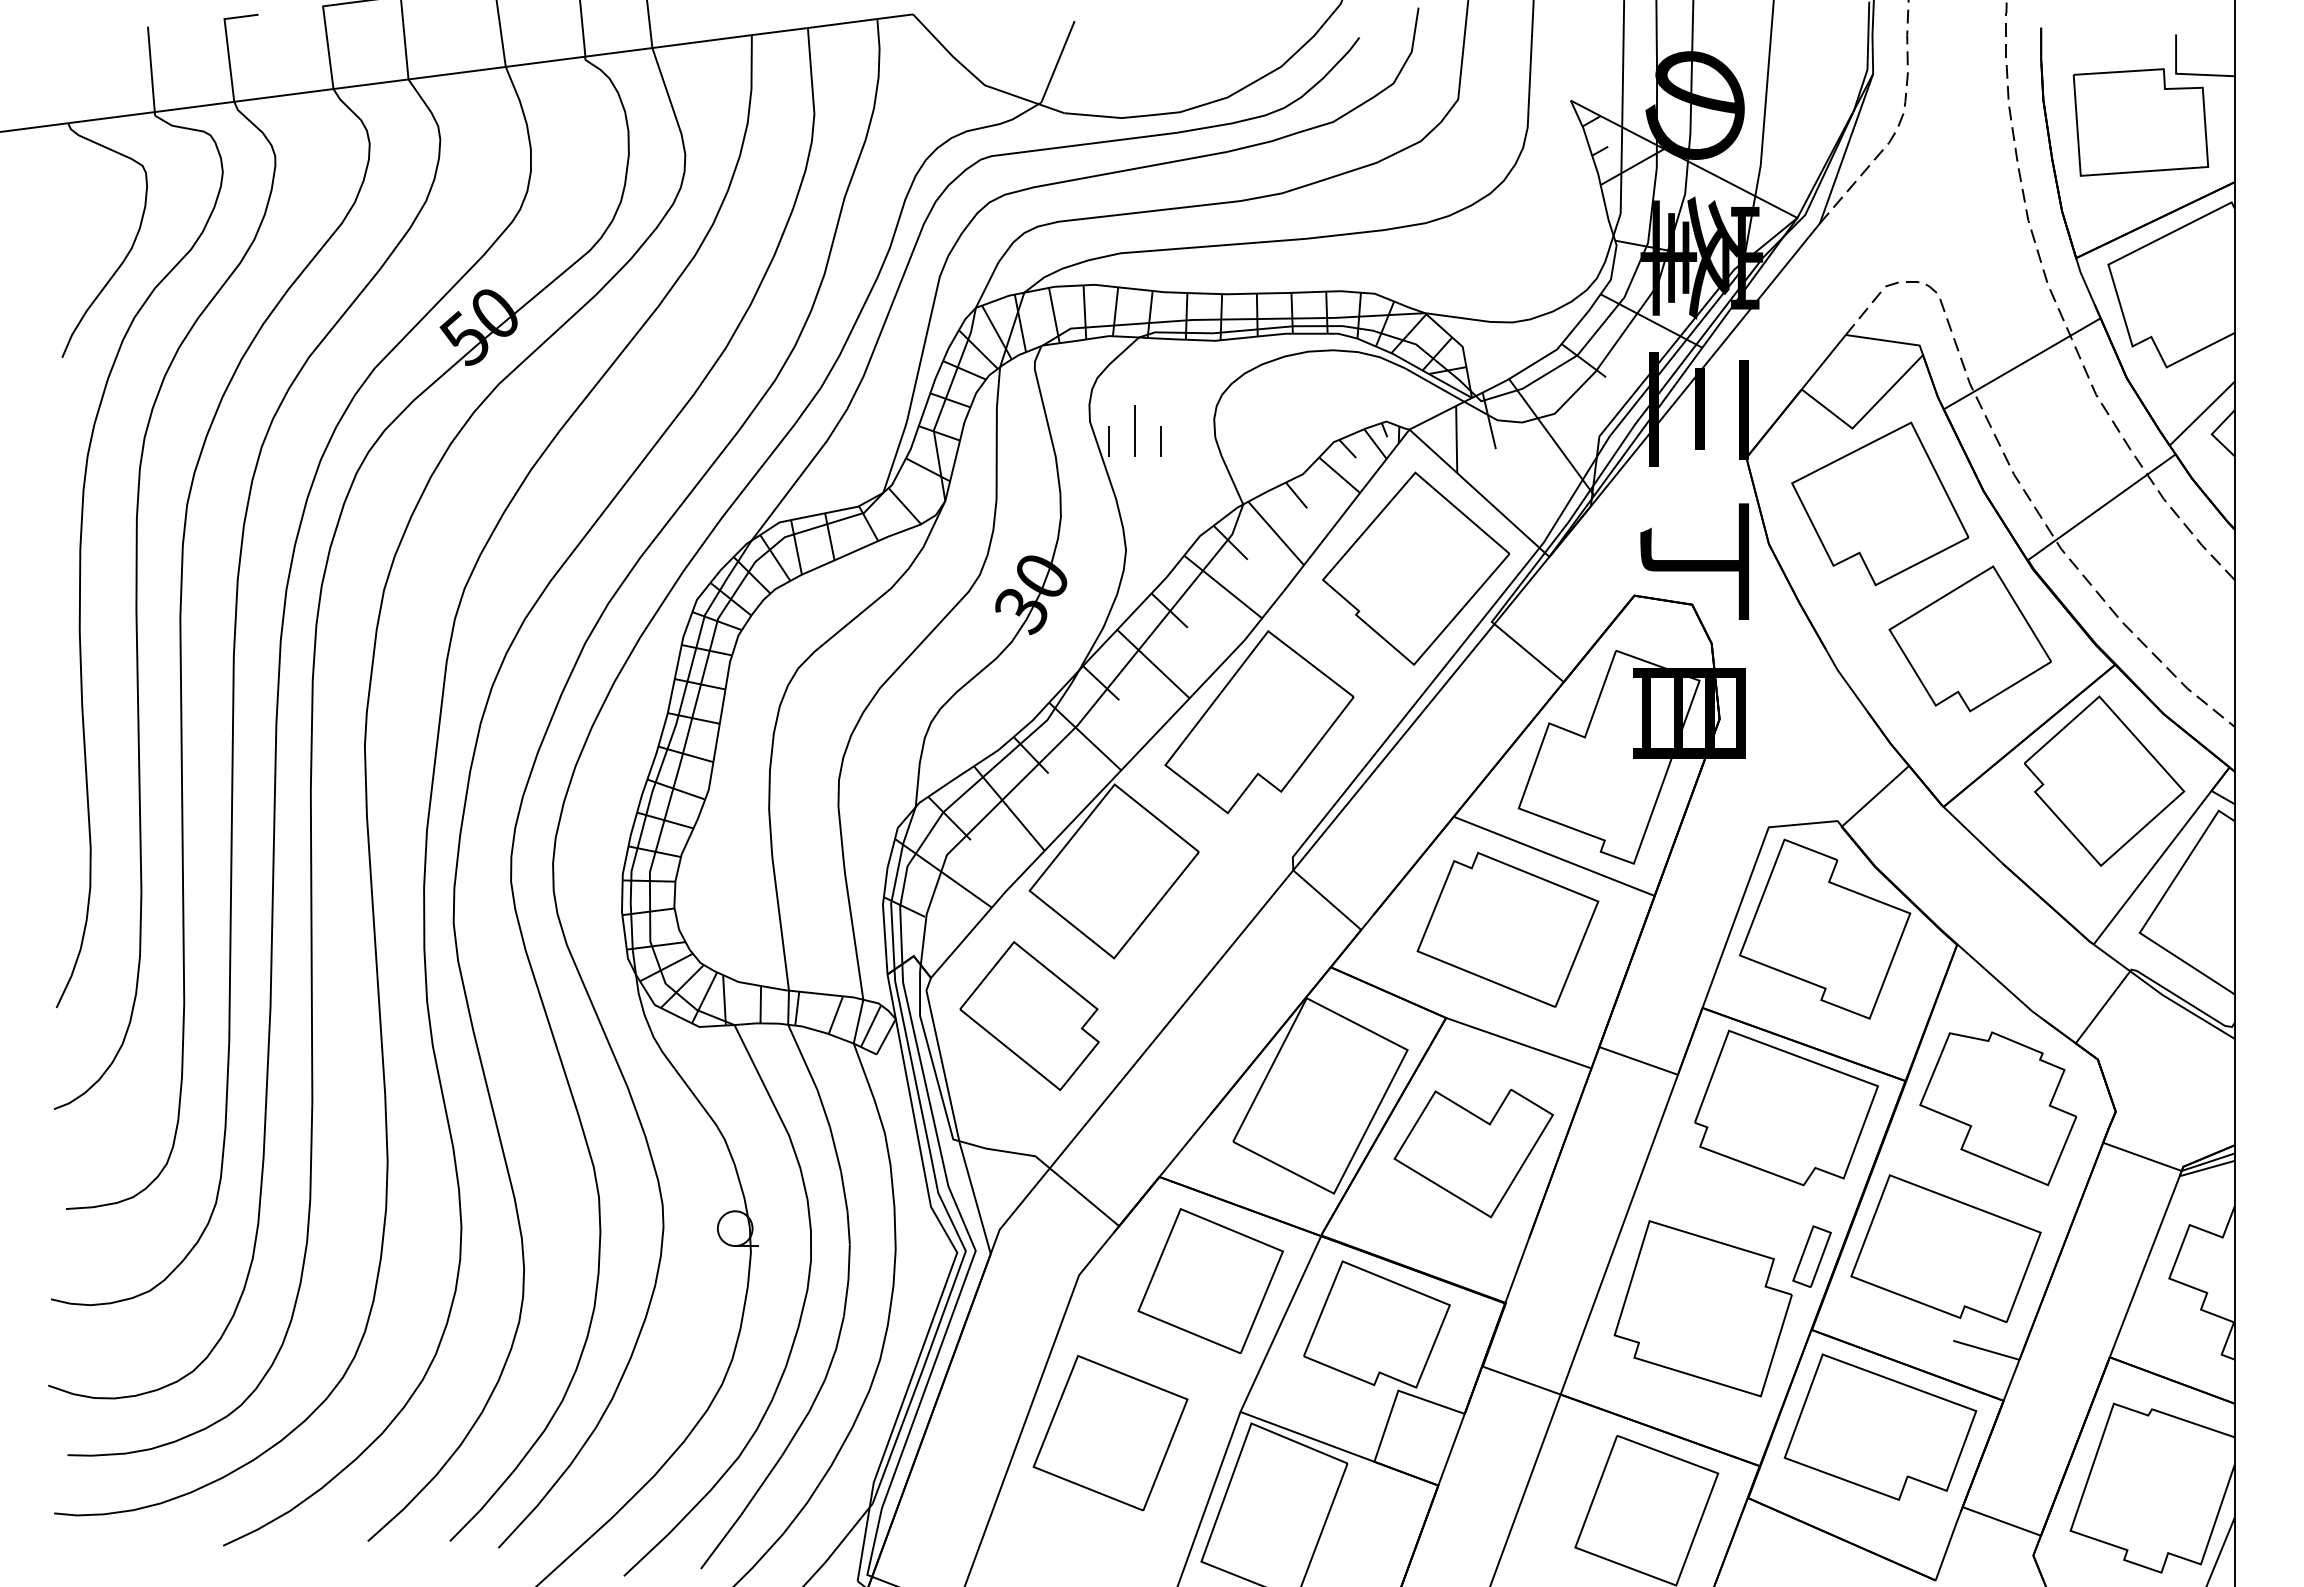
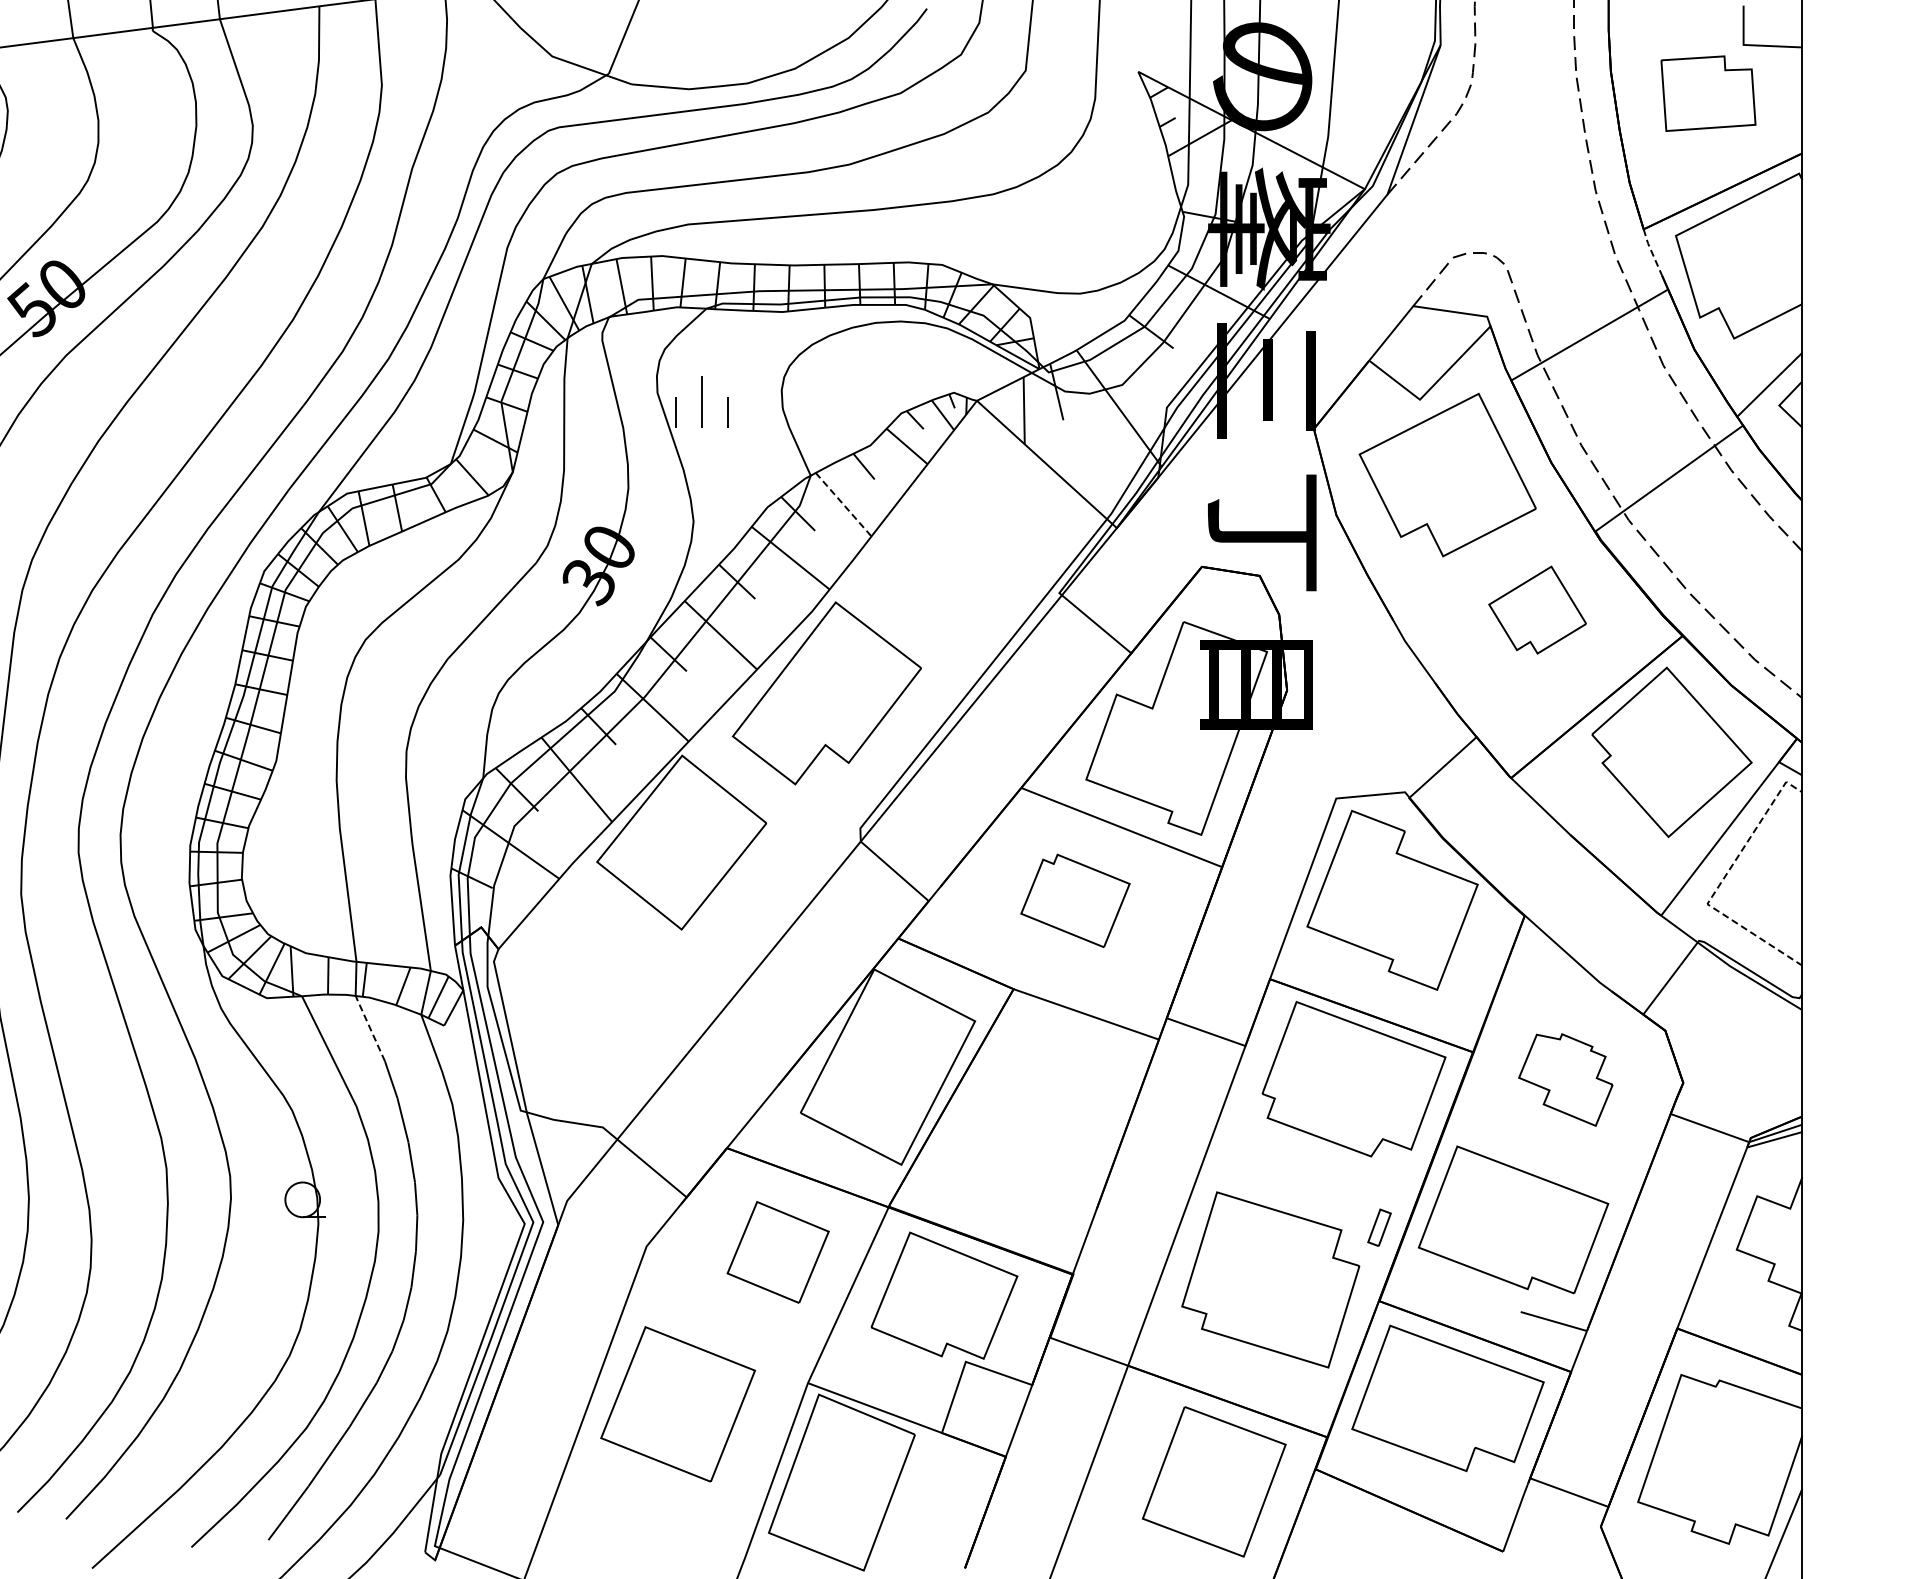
part: (2140, 122) -> (1708, 93), size x0.7
line: (2084, 281) -> (1652, 252), solid -> dashed
line: (1276, 533) -> (844, 504), solid -> dashed
part: (1416, 568) -> (984, 539), removed
part: (1969, 638) -> (1537, 609), size x0.6
line: (2153, 911) -> (1721, 882), solid -> dashed
part: (1507, 929) -> (1075, 900), size x0.6
part: (1029, 1016) -> (597, 987), removed
line: (802, 1057) -> (370, 1028), solid -> dashed
part: (1998, 1108) -> (1566, 1079), size x0.6
part: (1473, 1153) -> (1041, 1124), removed
part: (1811, 1256) -> (1379, 1227), size x0.6
part: (1210, 1281) -> (778, 1252), size x0.7

